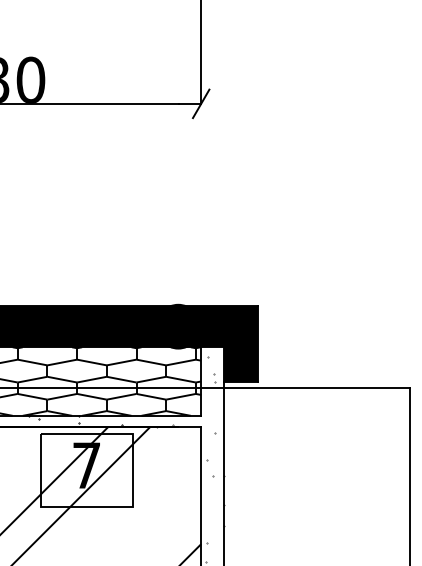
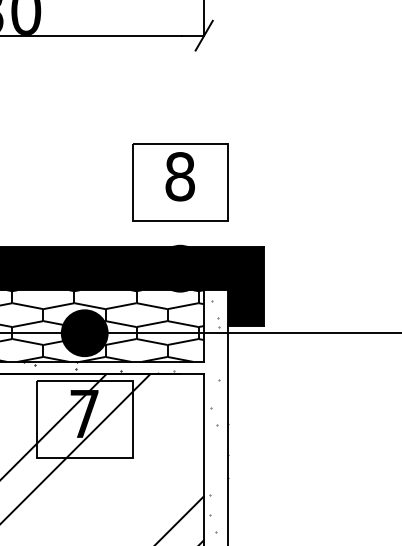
part: (178, 244) -> (180, 182), added
fill: (86, 388) -> (84, 333), added

